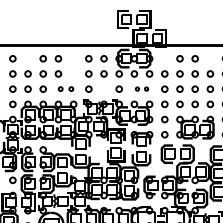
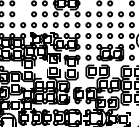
part: (65, 88) -> (17, 24), size x1.43
circle: (103, 88) -> (44, 24), added
part: (141, 88) -> (71, 24), size x1.67

